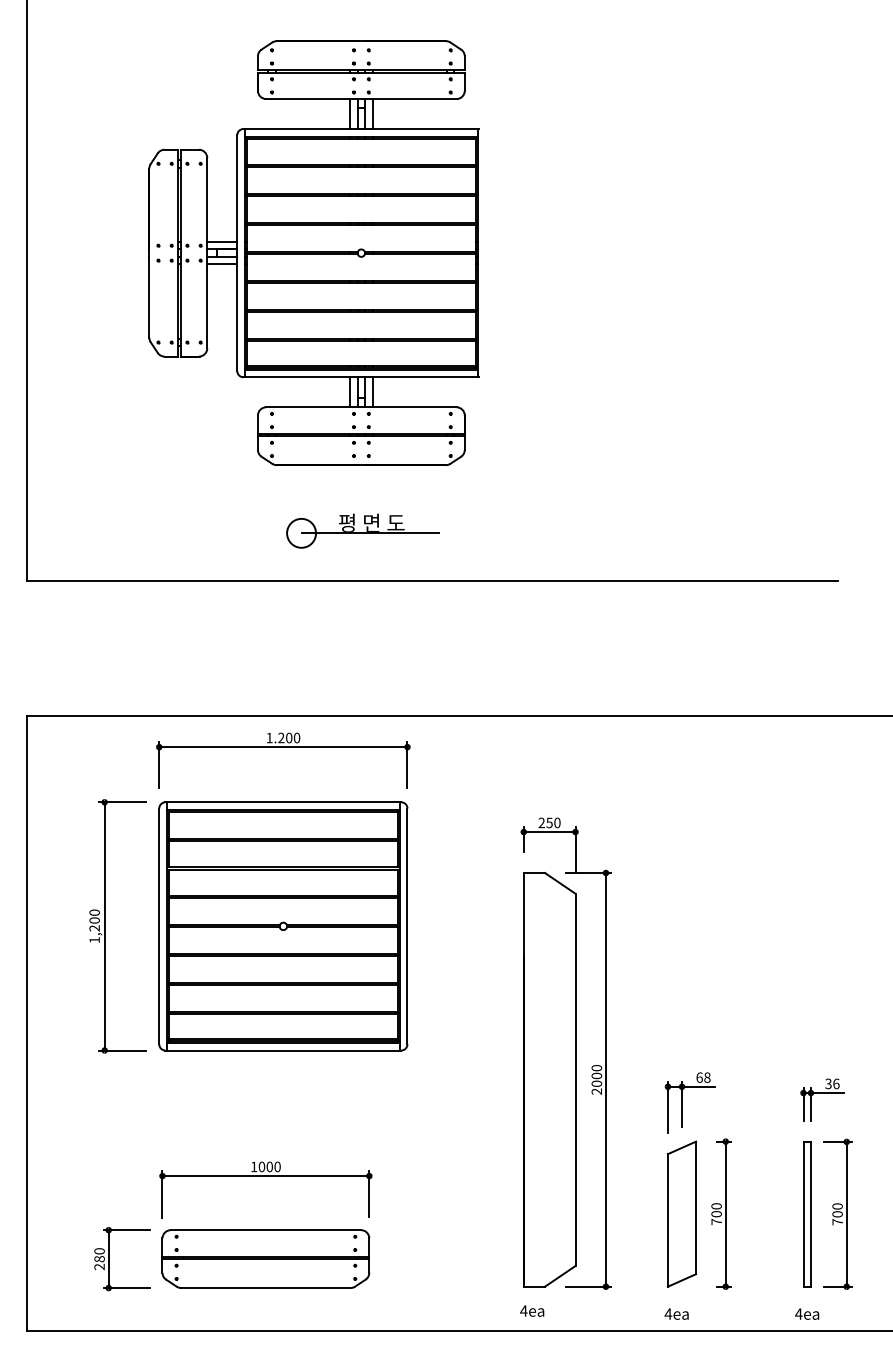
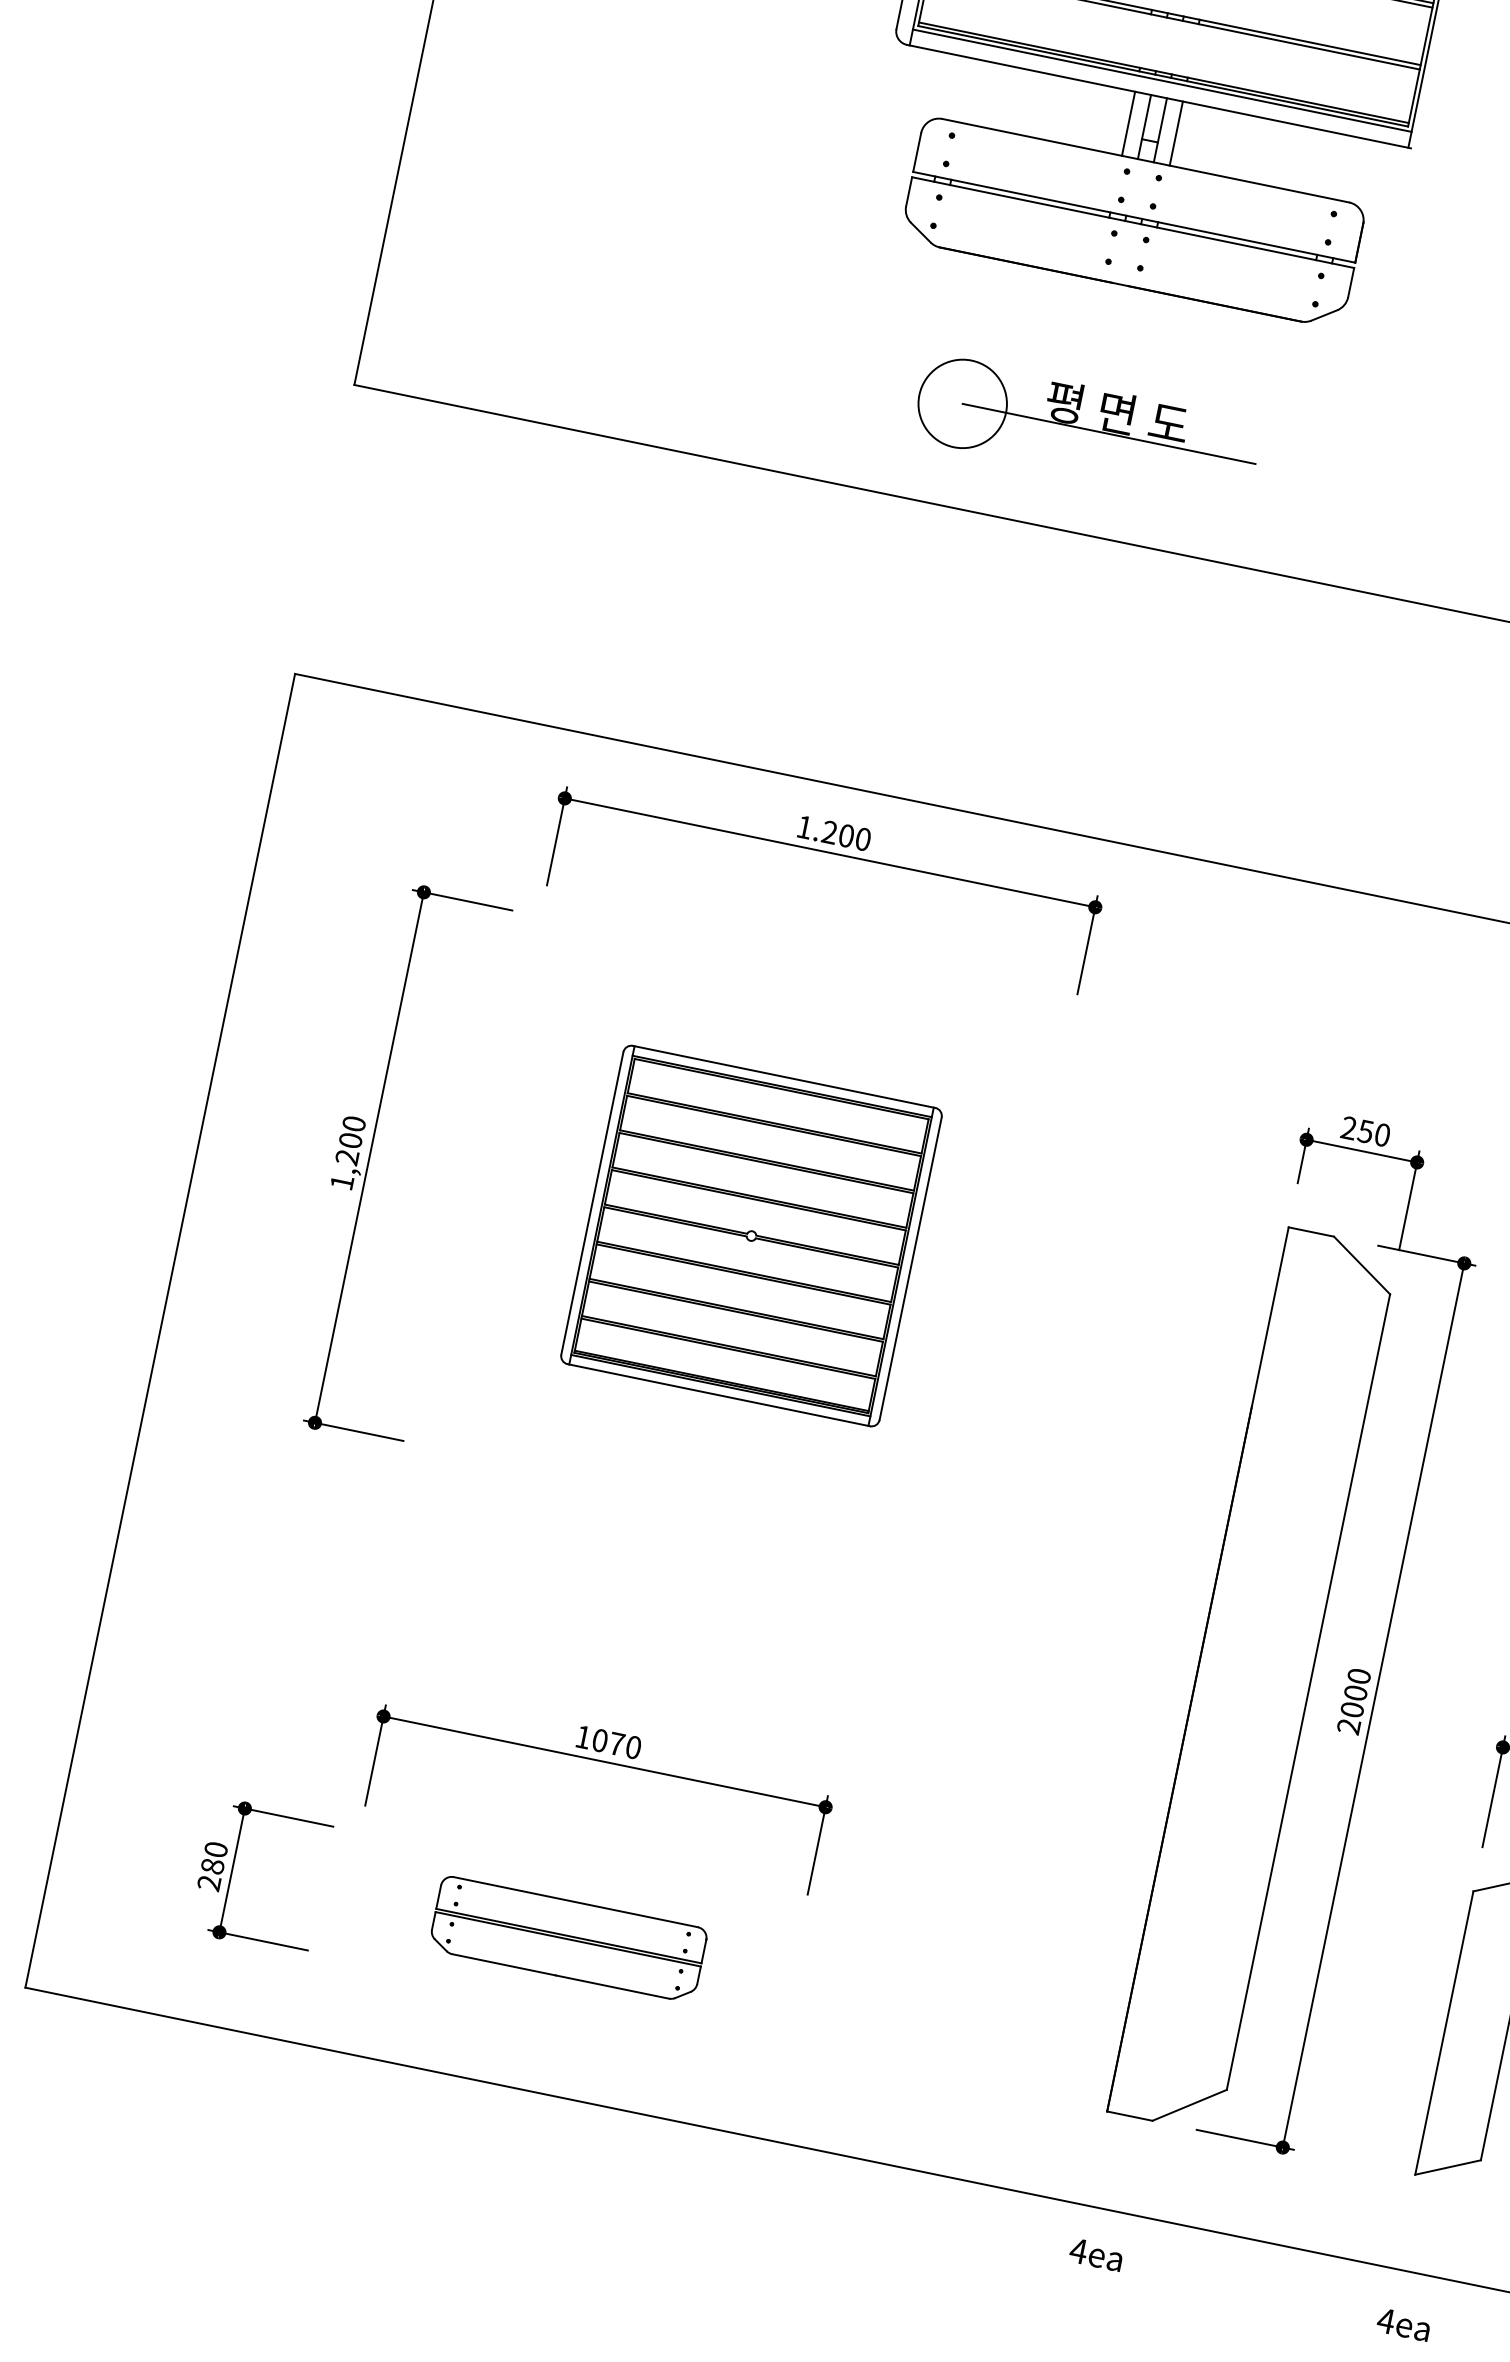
circle: (301, 532) -> (962, 402), size x1.4
part: (283, 926) -> (751, 1236), size x0.6
text: (269, 1166) -> (616, 1742), 1000 -> 1070
part: (265, 1258) -> (567, 1937), size x0.6
text: (532, 1310) -> (1097, 2253), moved
text: (676, 1313) -> (1403, 2323), moved

